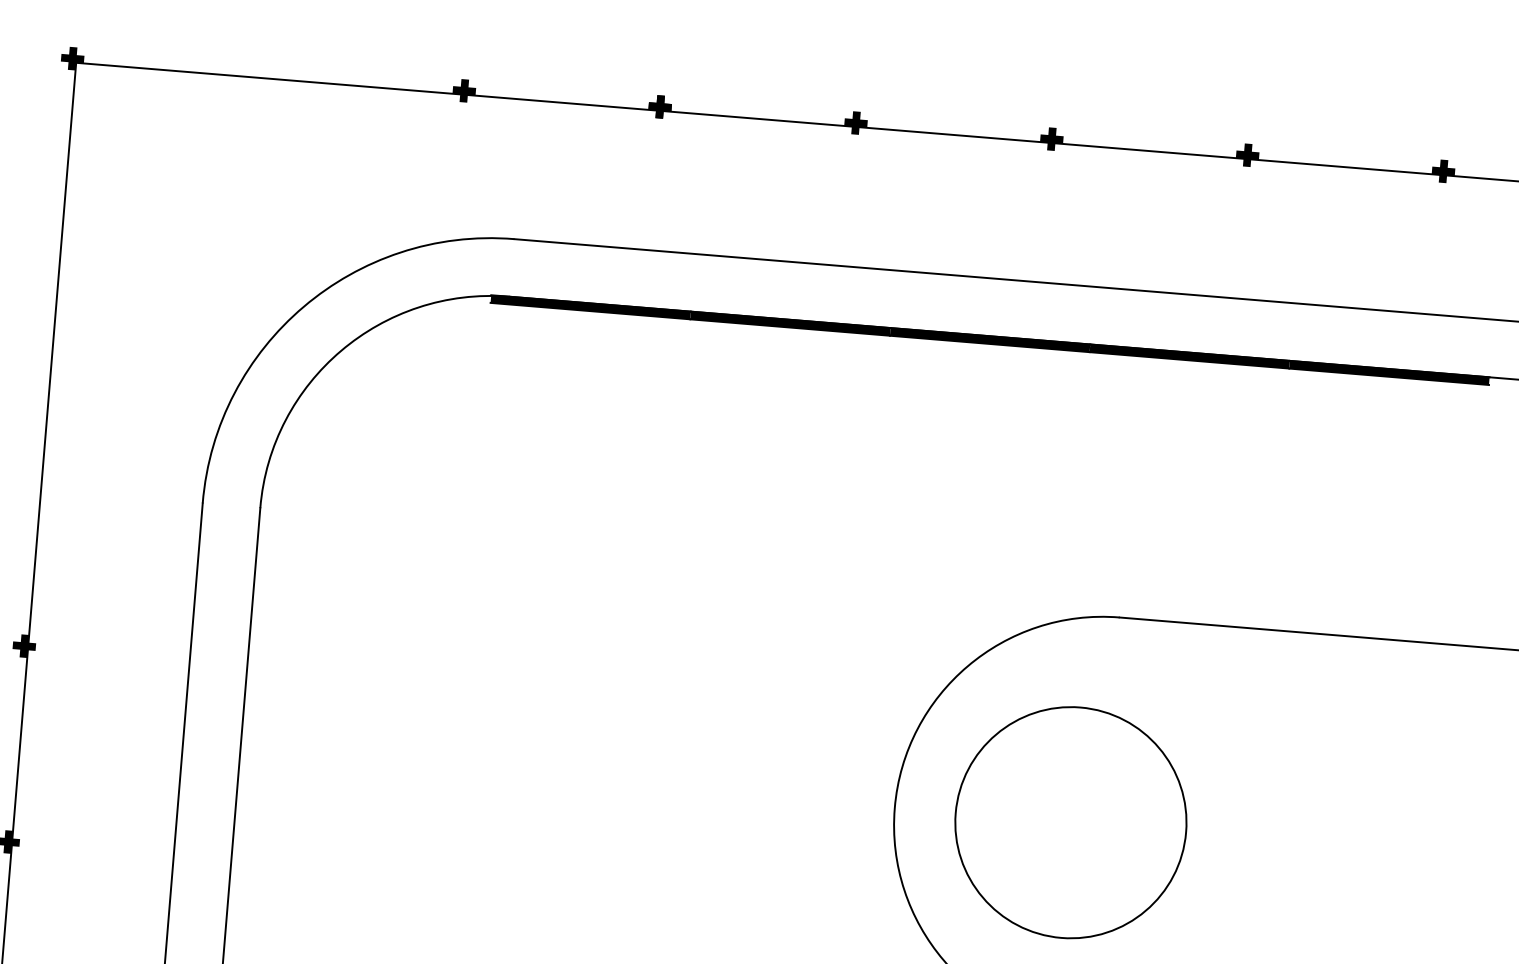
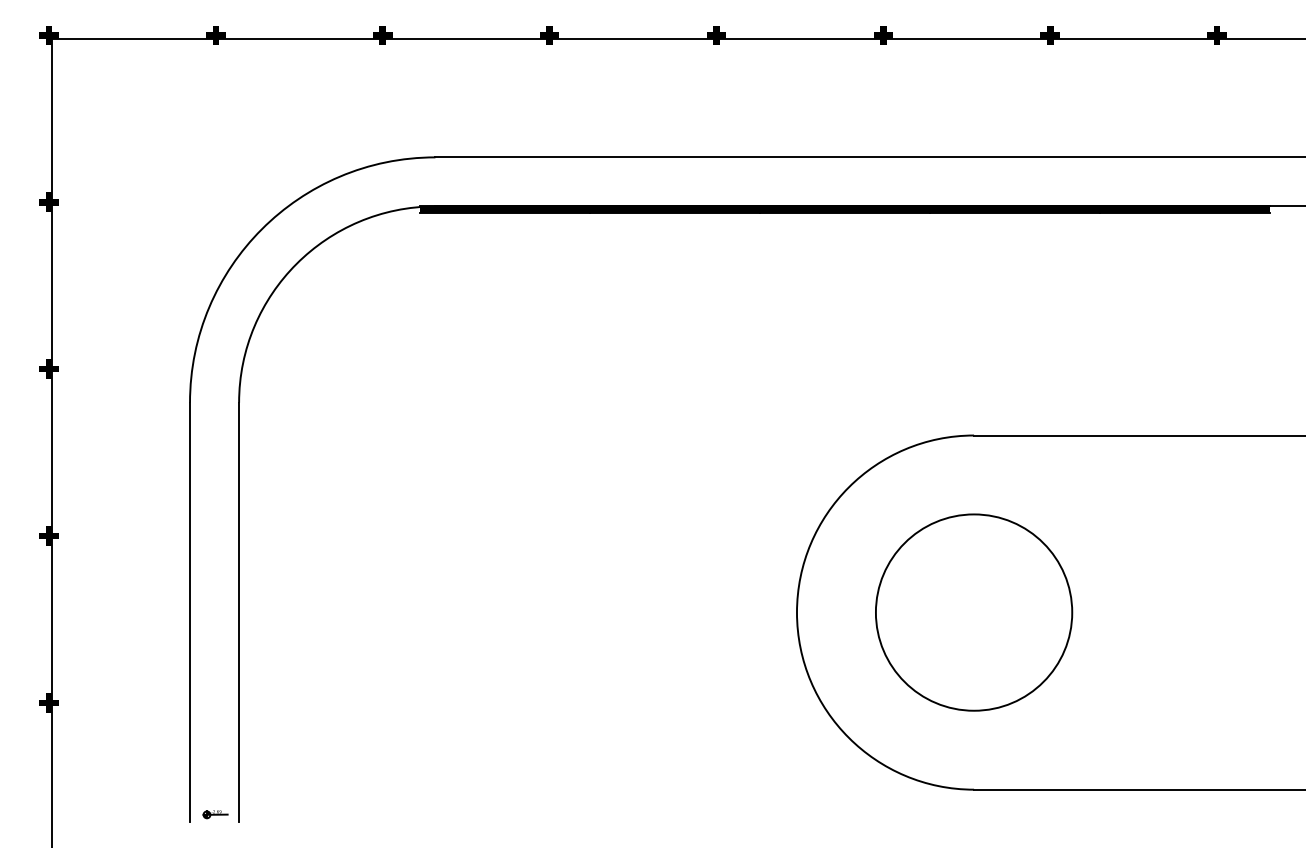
fill: (268, 74) -> (215, 35), added
fill: (55, 254) -> (48, 202), added
fill: (39, 449) -> (48, 368), added
circle: (1071, 822) -> (974, 612), moved

